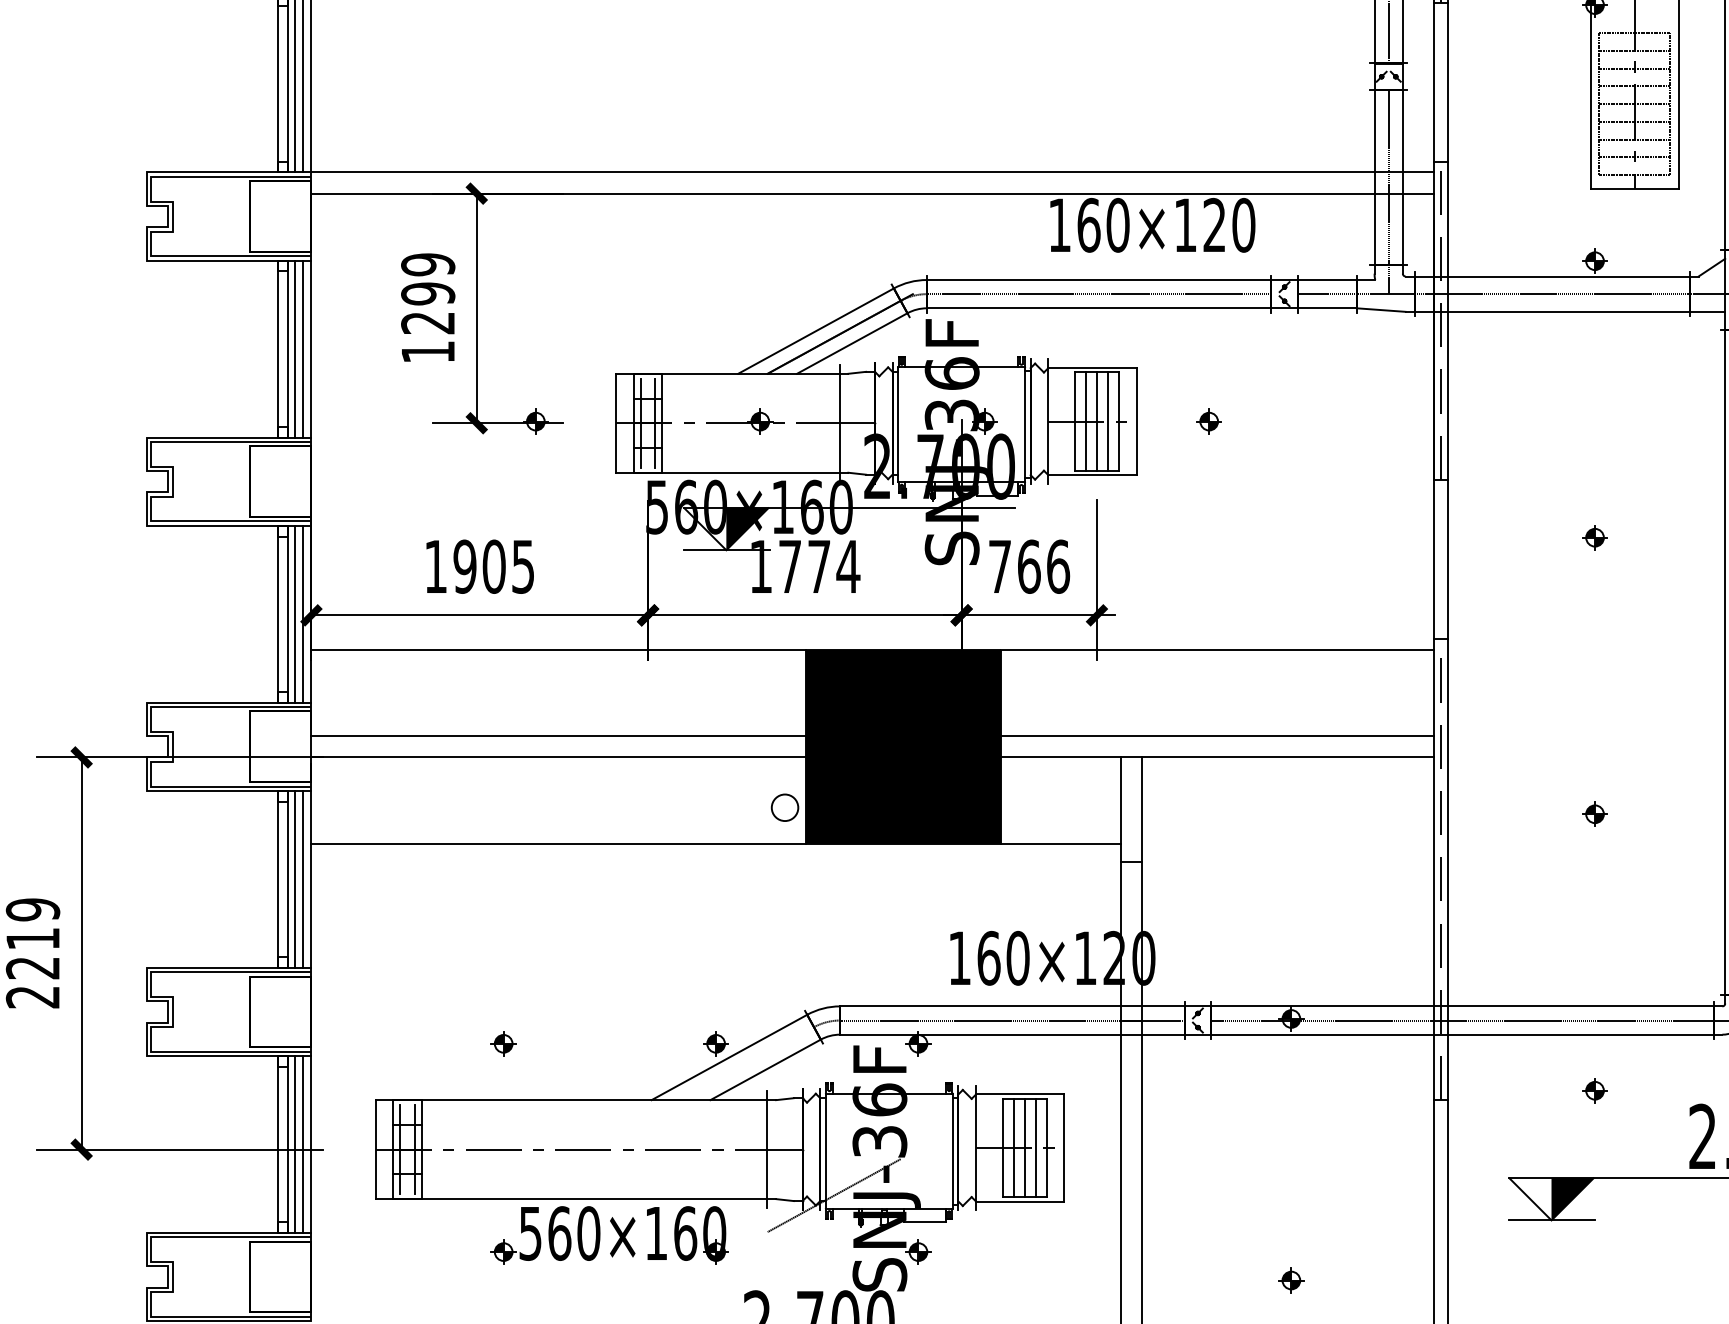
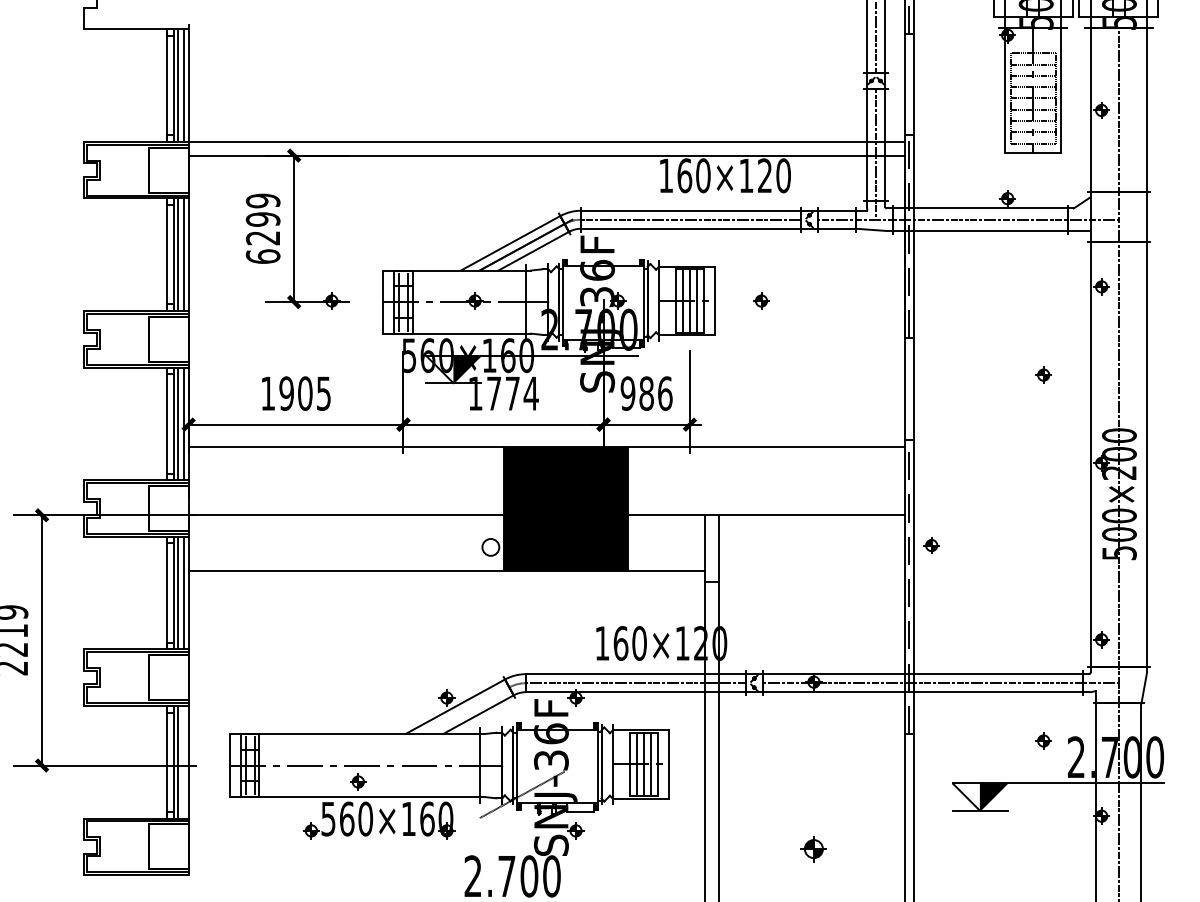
text: (427, 351) -> (262, 256), 1299 -> 6299
part: (1594, 536) -> (1043, 374), moved
text: (1014, 566) -> (637, 393), 766 -> 986
line: (558, 735) -> (346, 501), removed
line: (1217, 735) -> (766, 501), removed
part: (1594, 814) -> (931, 545), moved
part: (503, 1042) -> (358, 781), moved
part: (1594, 1090) -> (1043, 740), moved
line: (303, 1143) -> (183, 761), removed
part: (1290, 1279) -> (813, 848), size x1.6

